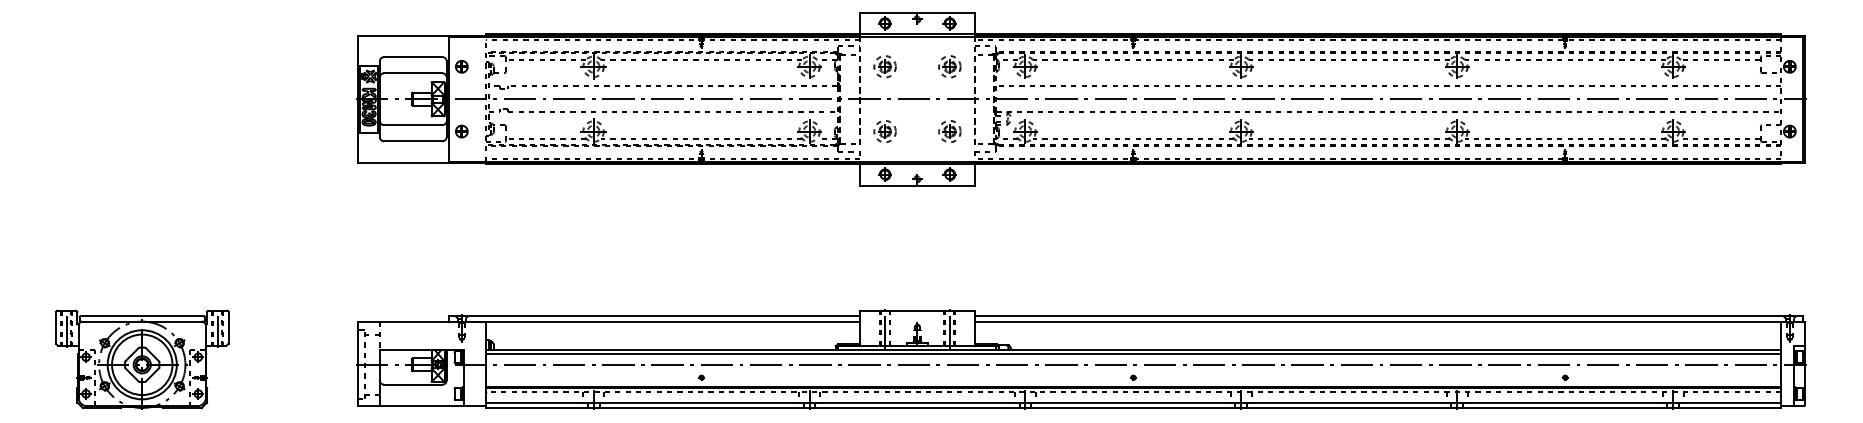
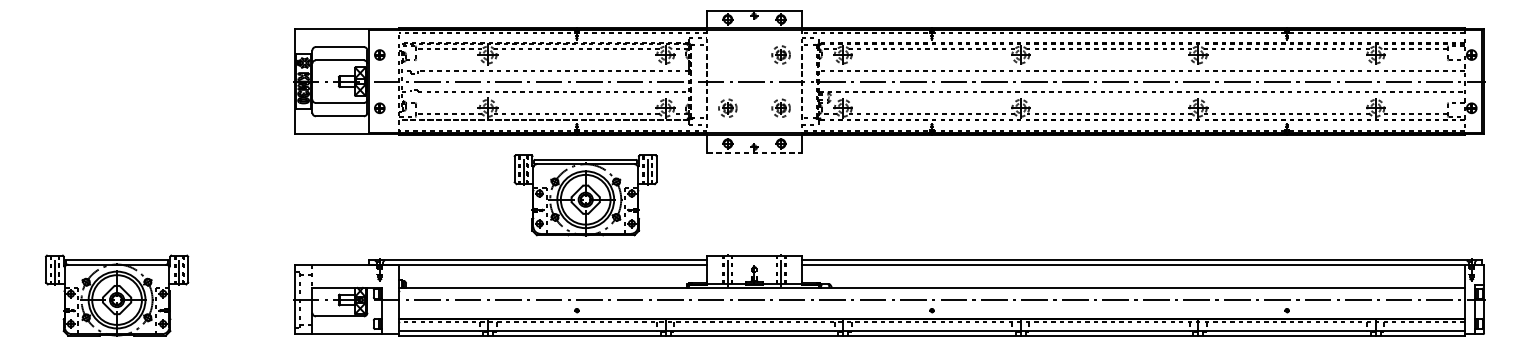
part: (884, 66) -> (727, 54), removed
line: (917, 185) -> (754, 152), solid -> dashed
part: (711, 237) -> (585, 195), added
line: (1133, 354) -> (932, 291), removed

